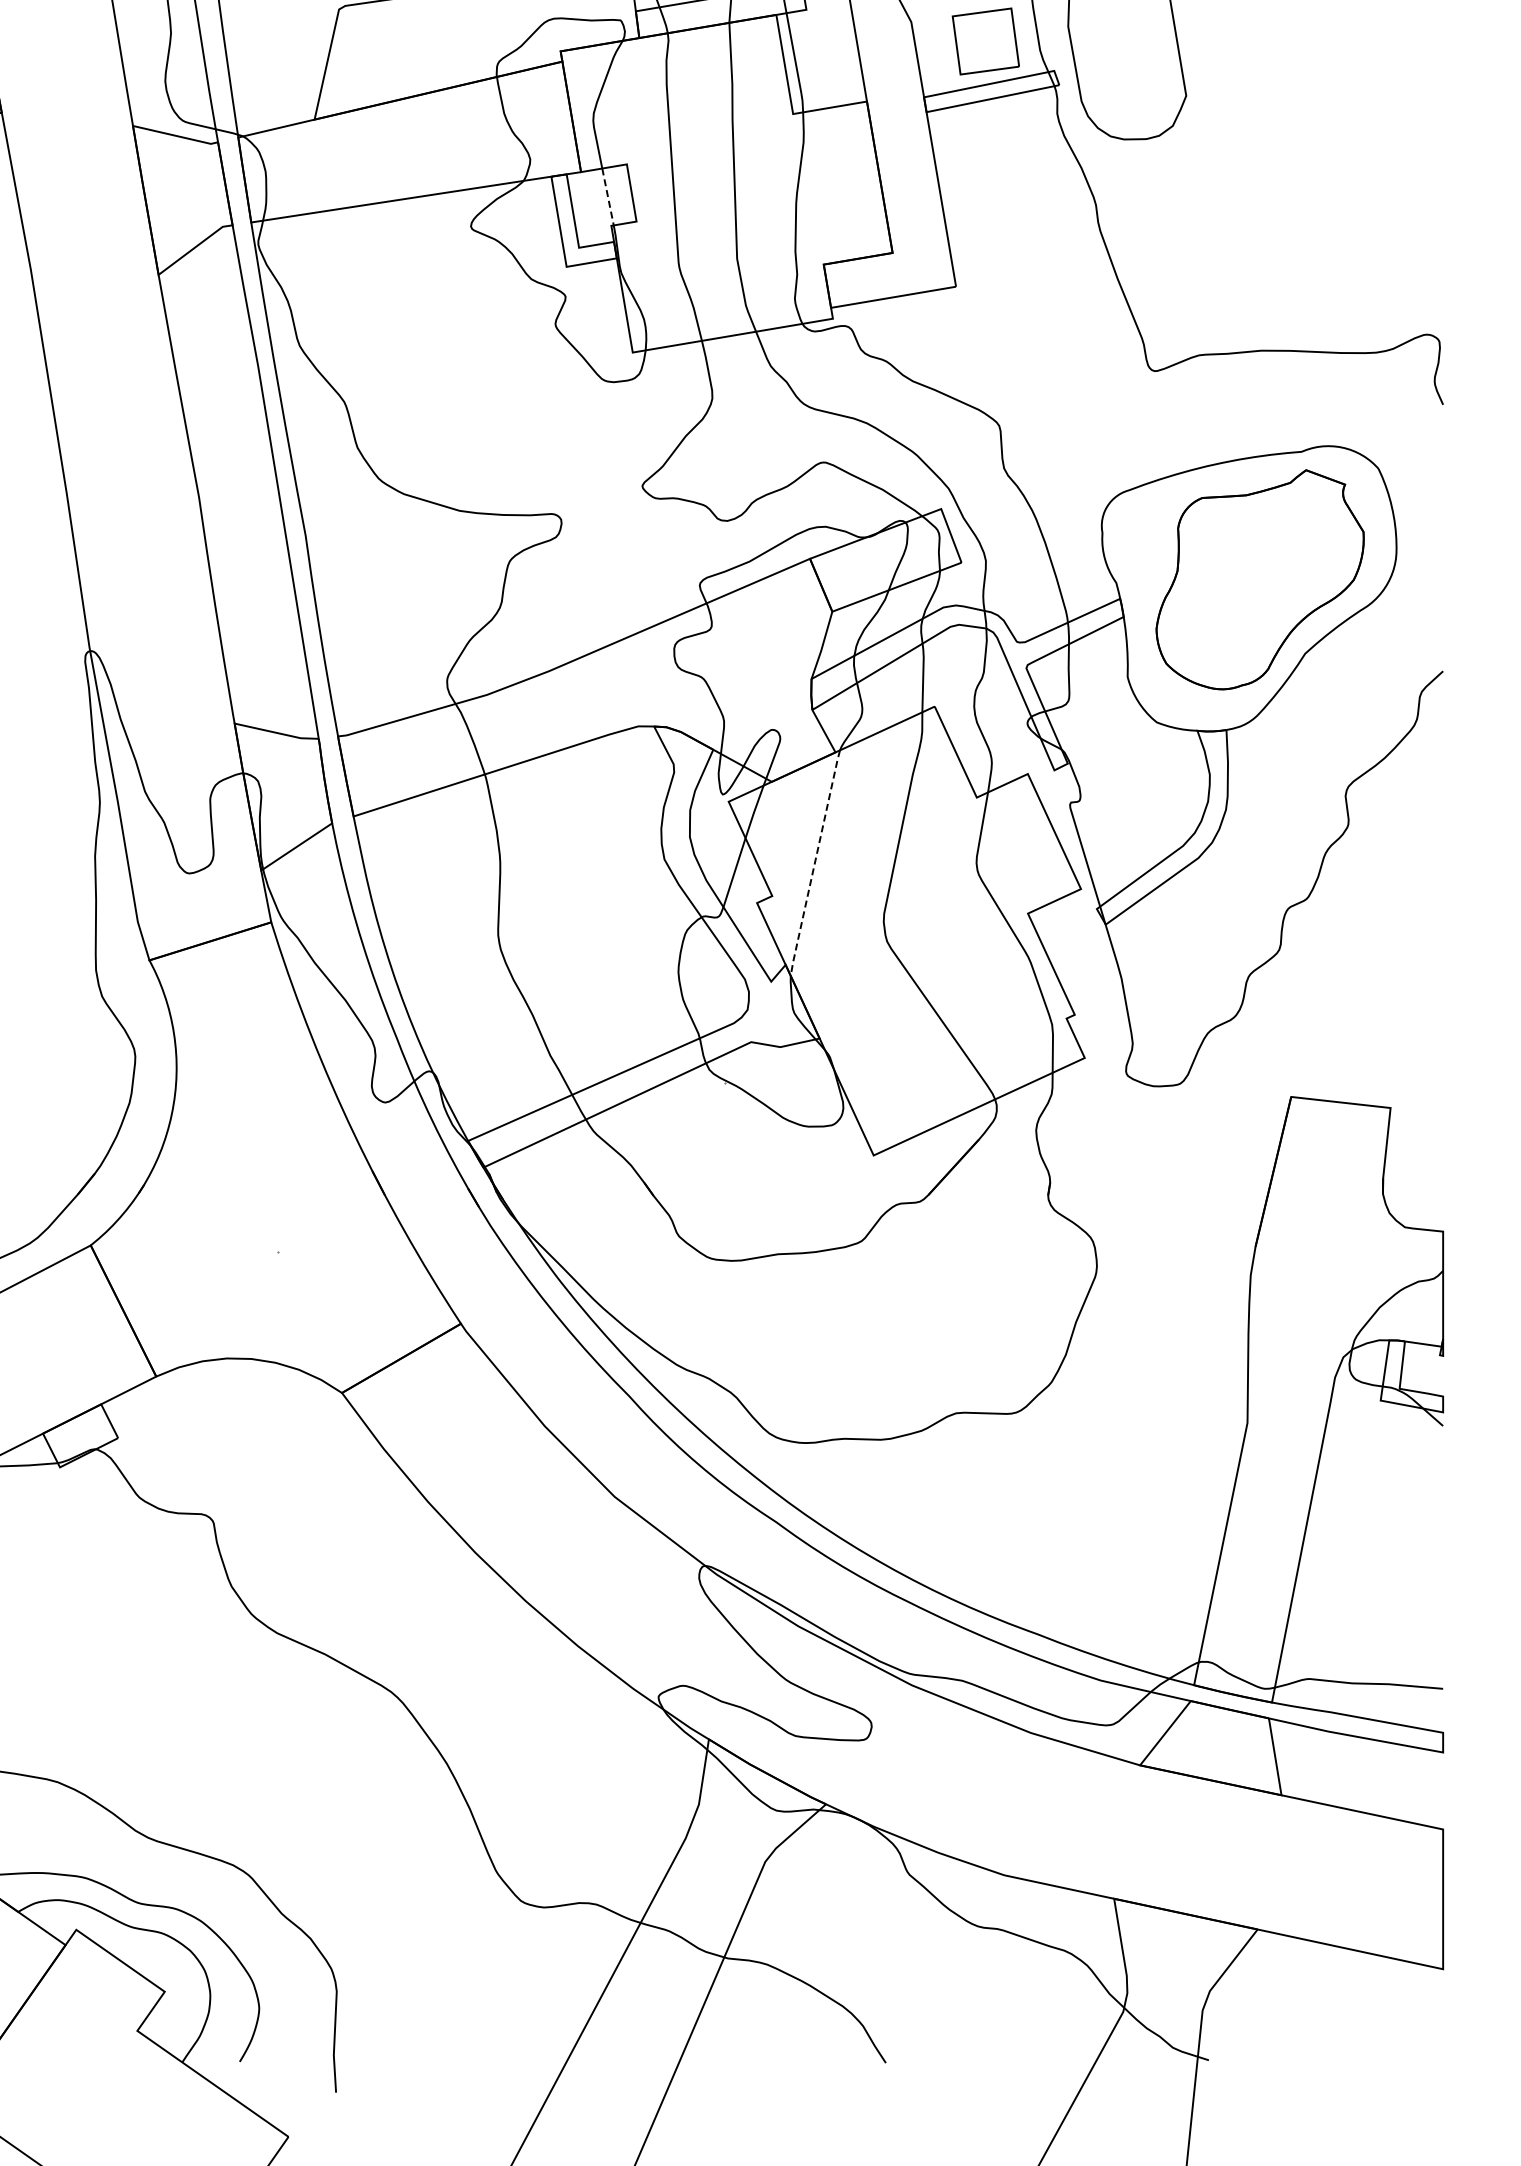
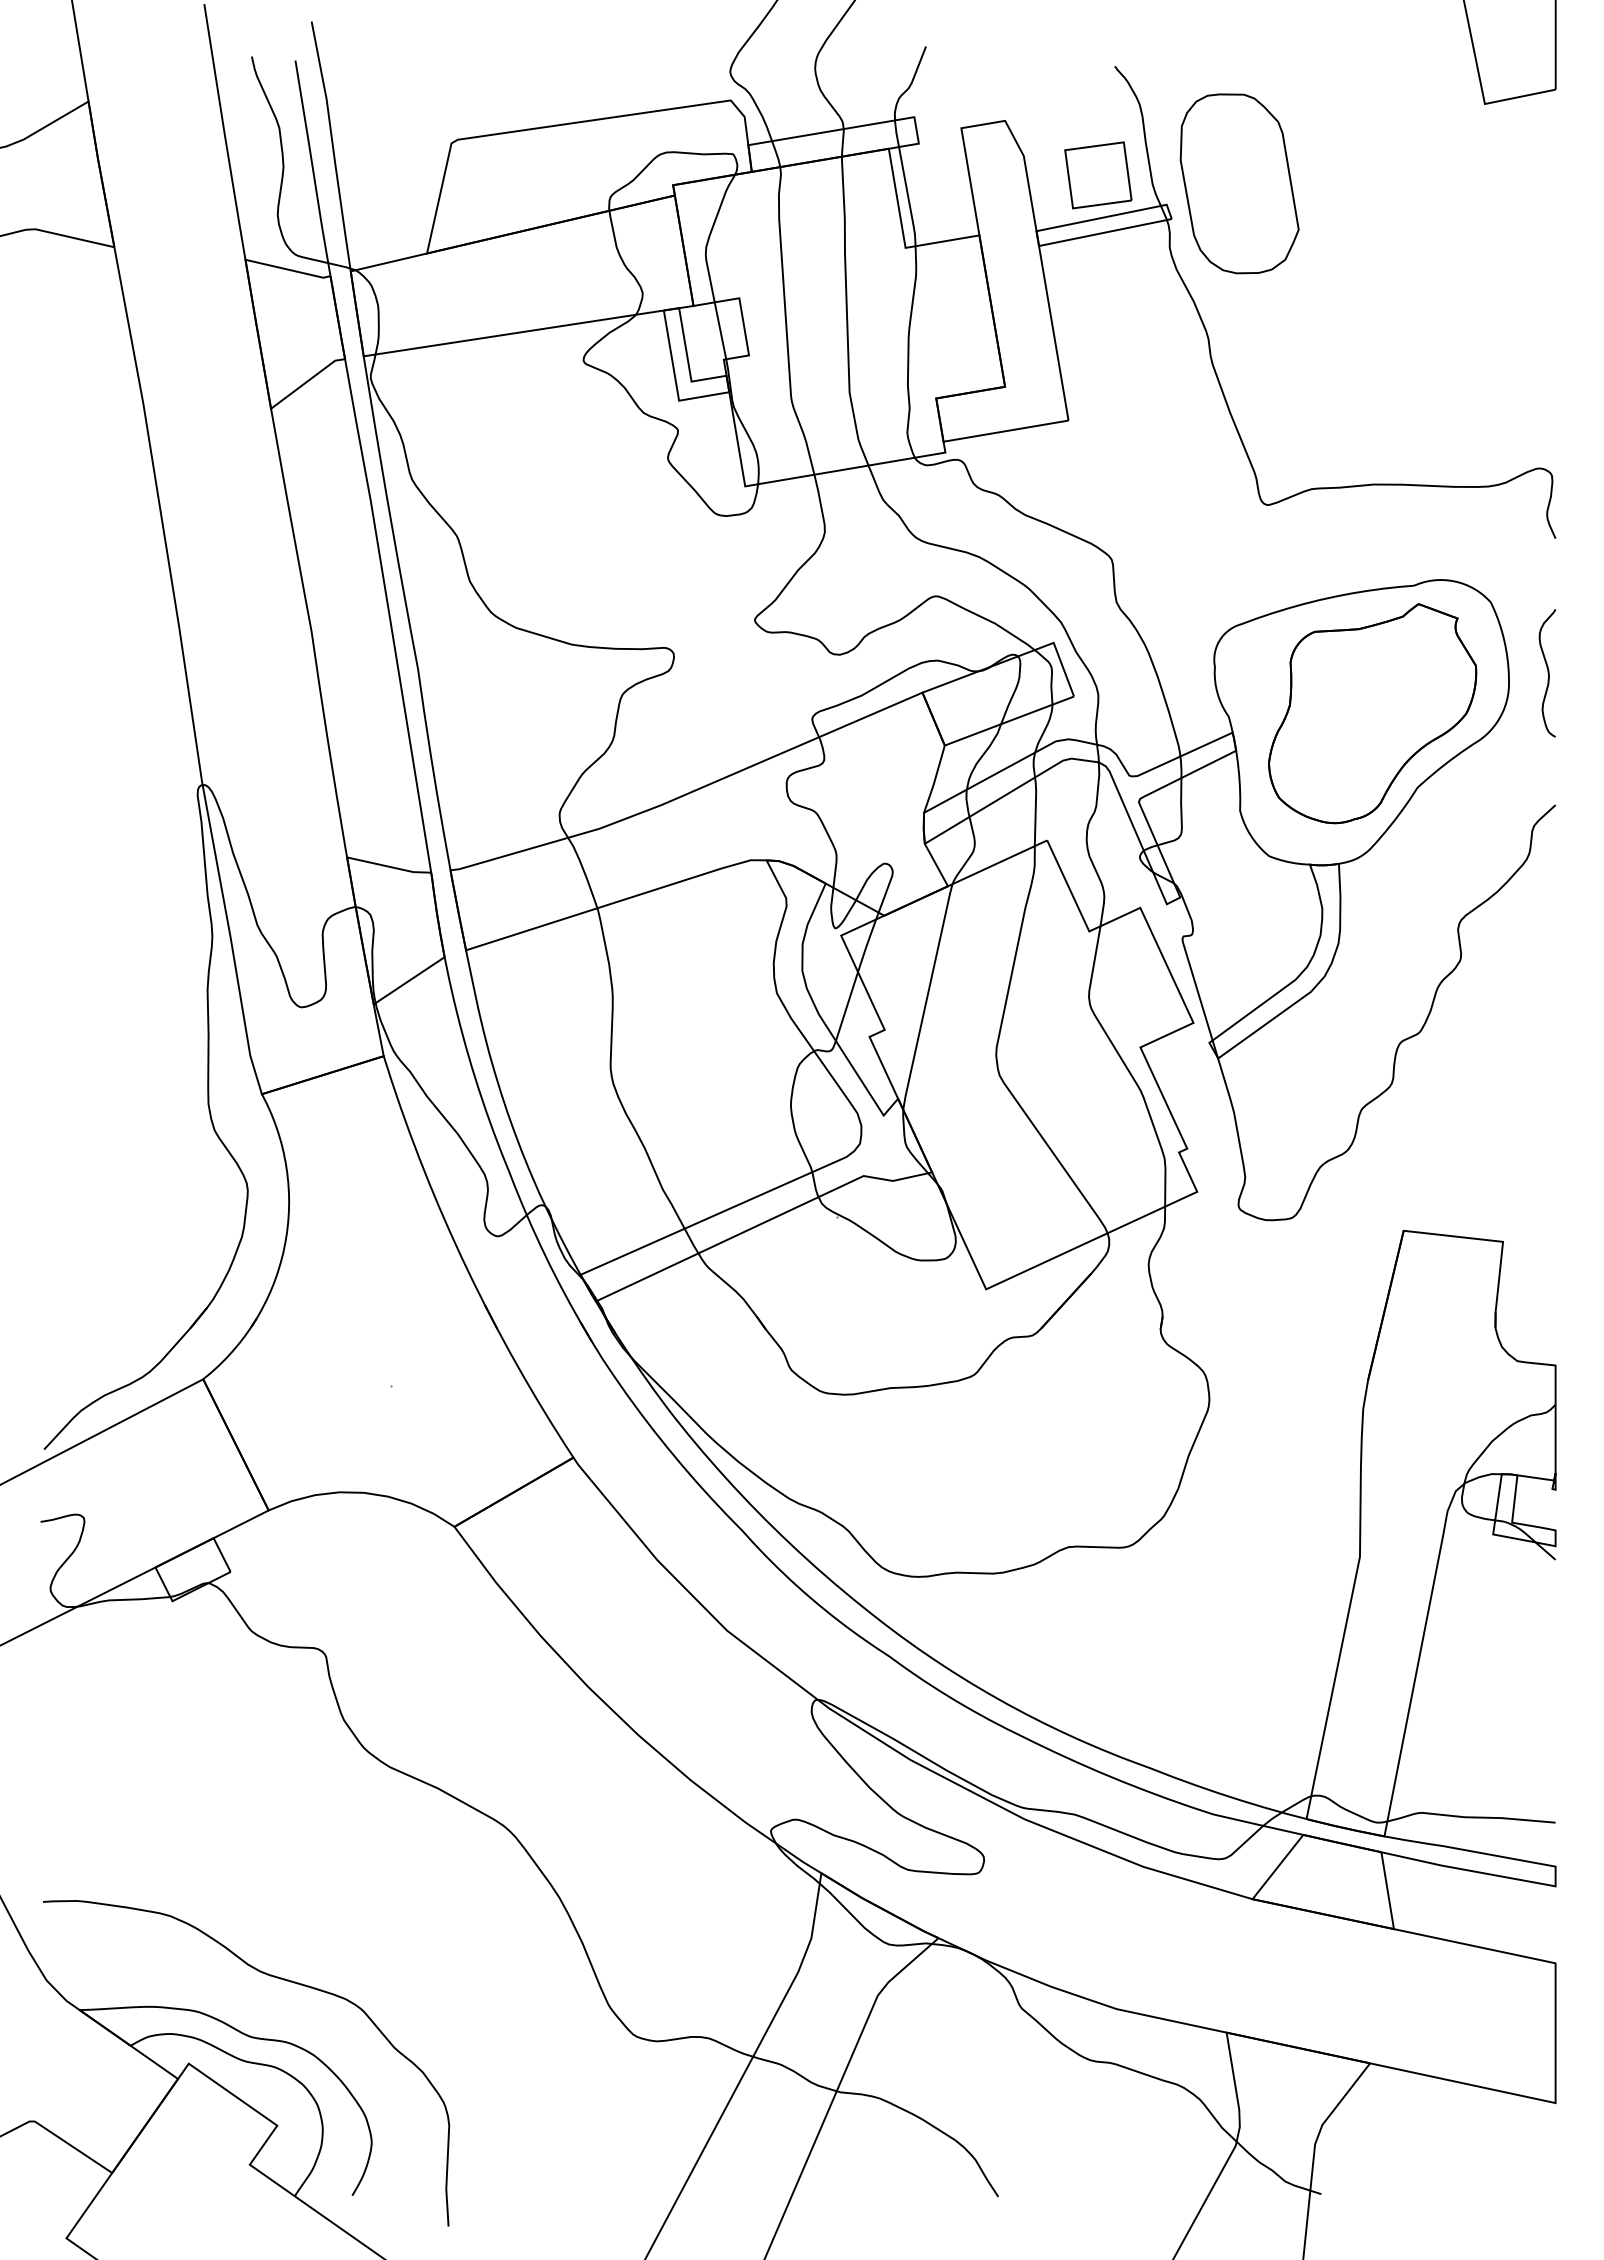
line: (608, 197) -> (720, 331), dashed -> solid
curve: (1435, 539) -> (1547, 673), added
line: (815, 862) -> (927, 996), dashed -> solid

